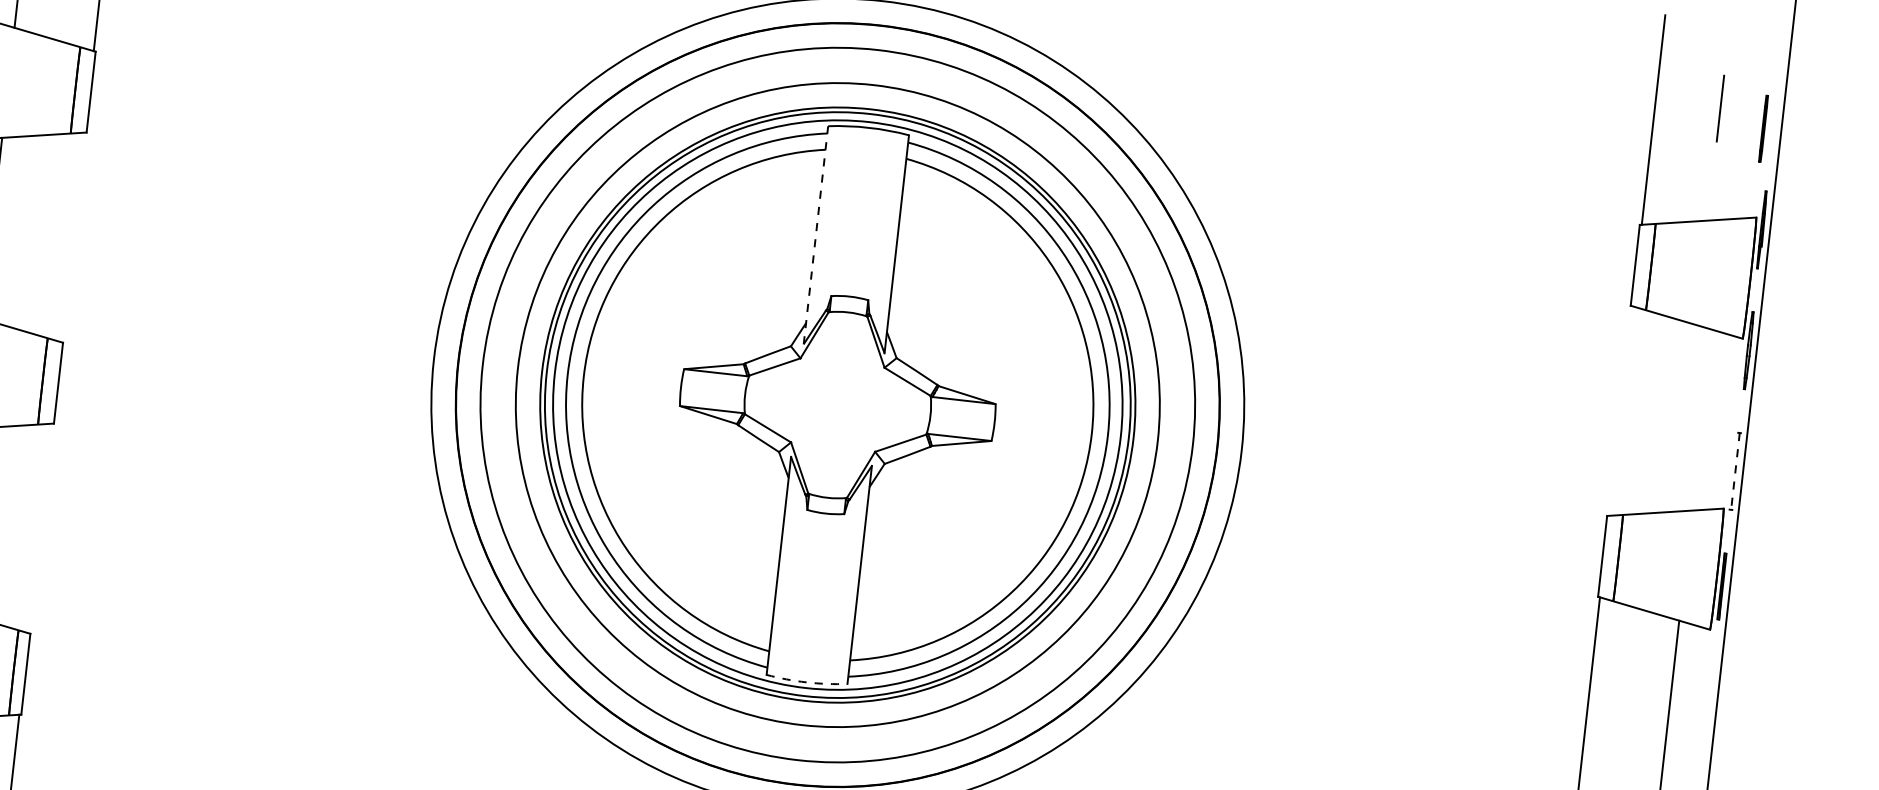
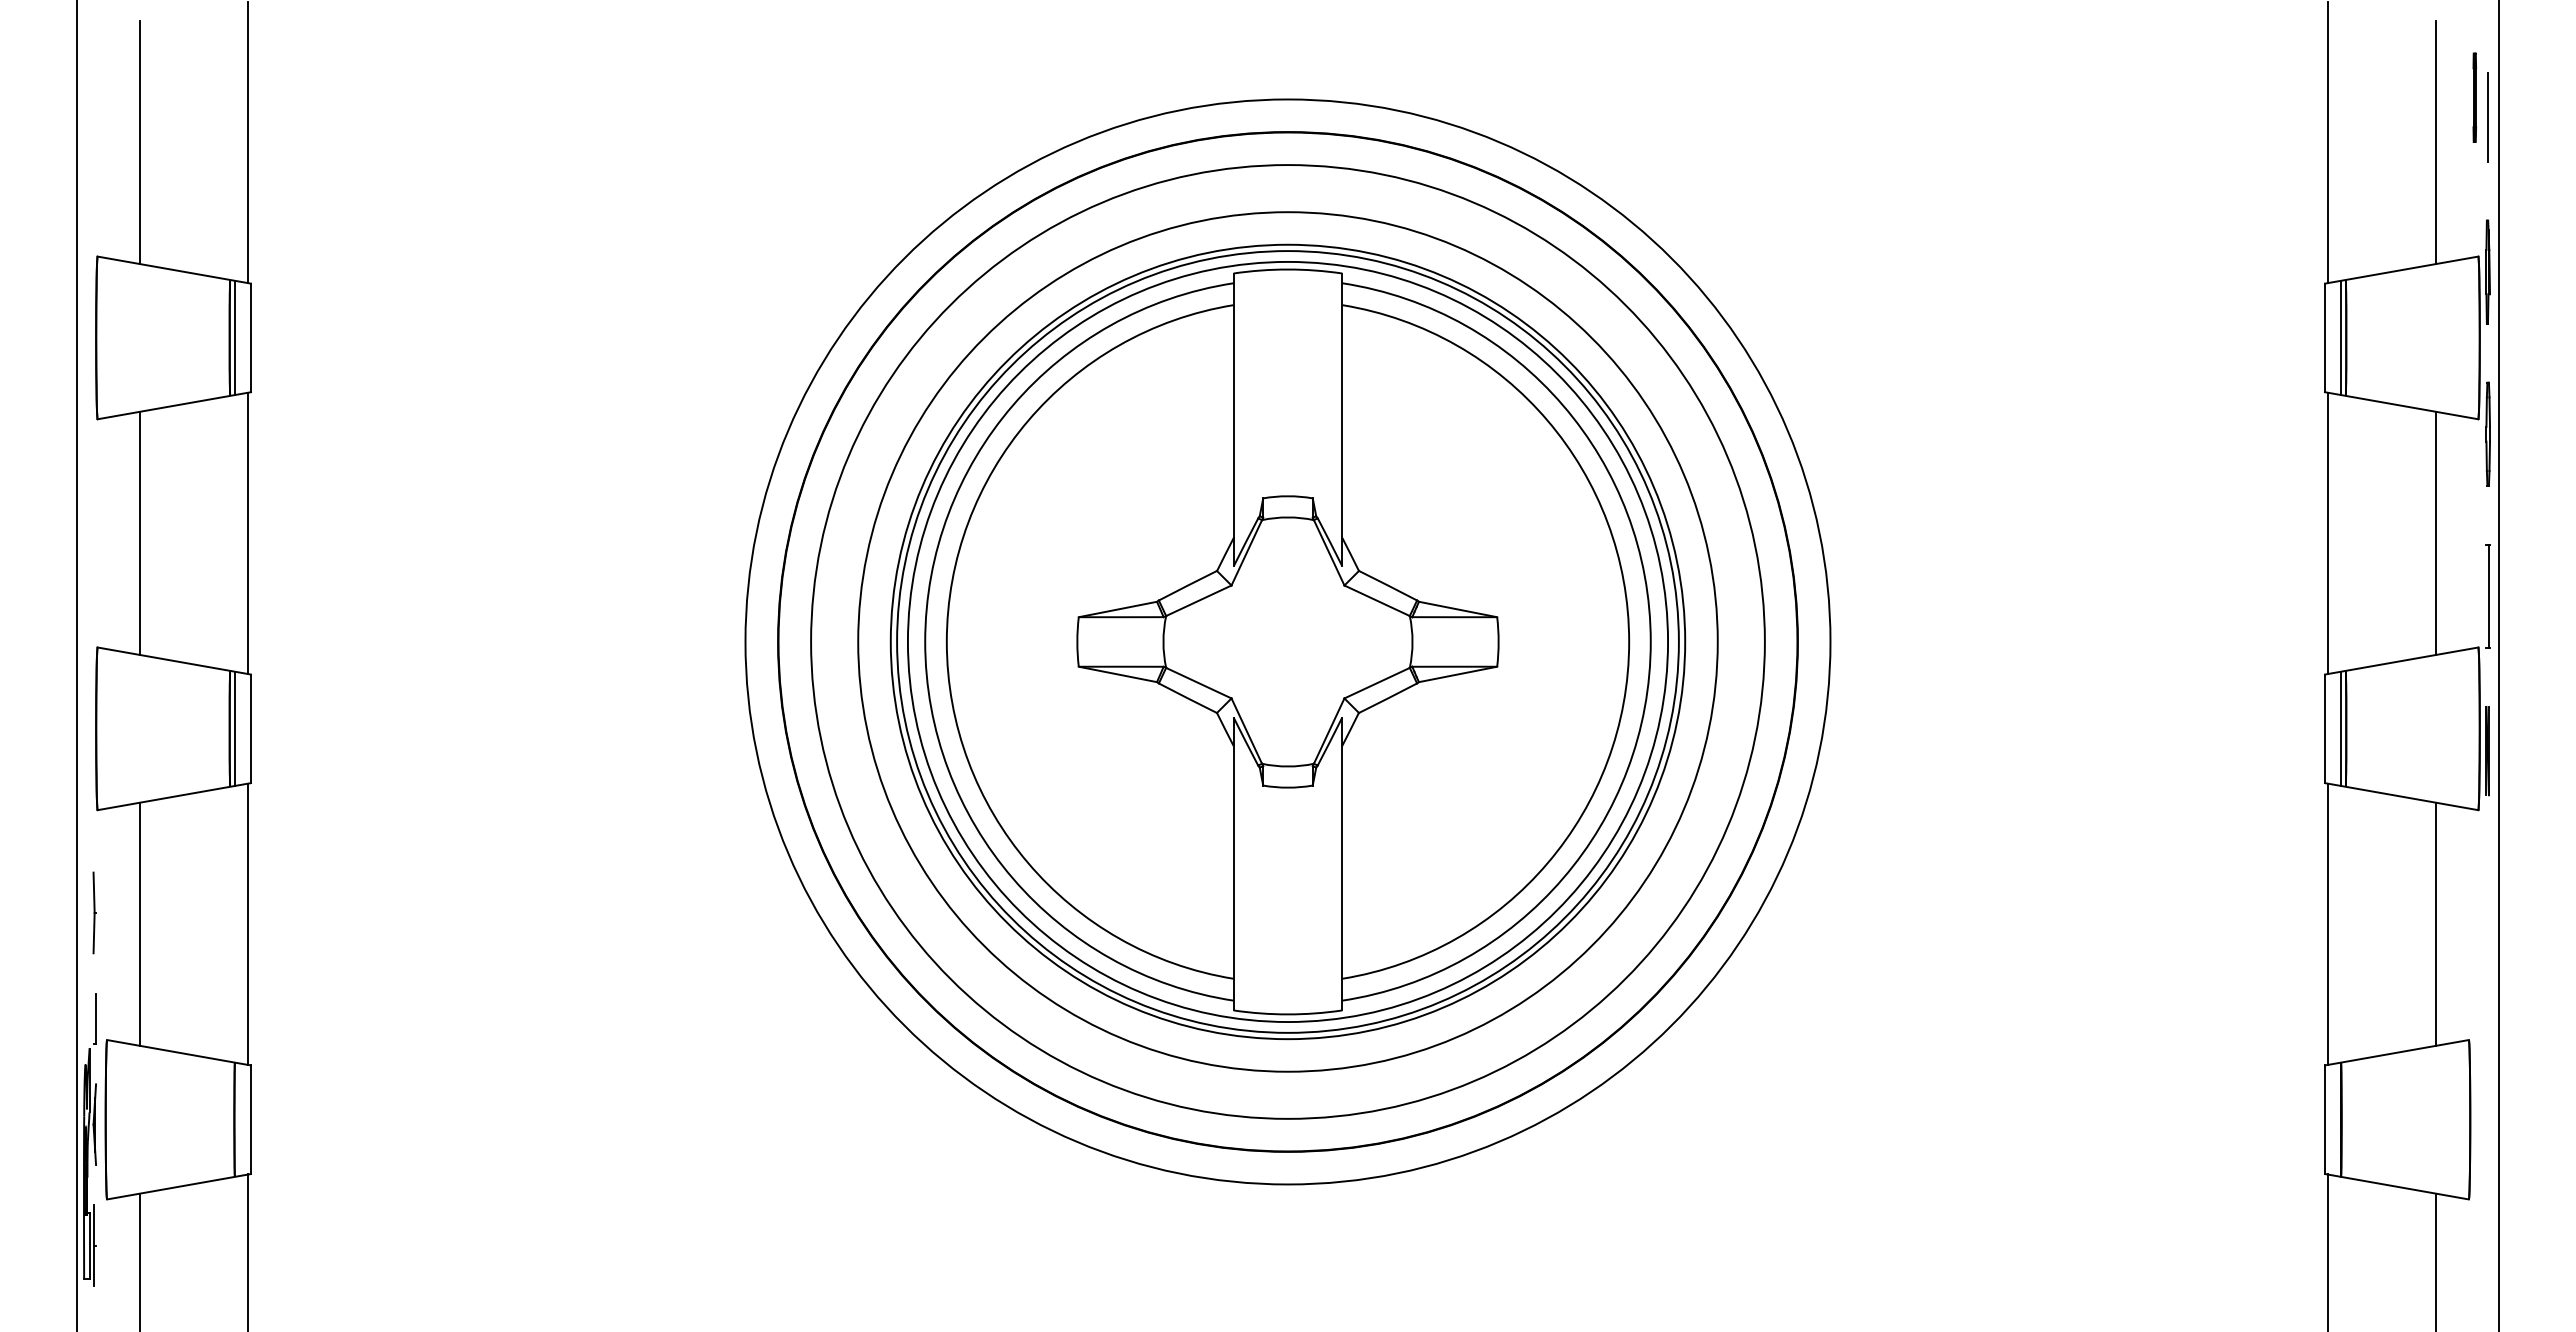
line: (78, 90) -> (234, 337), added
line: (1720, 108) -> (2487, 117), moved
line: (1734, 128) -> (2436, 141), added
line: (1763, 128) -> (2474, 97), moved
line: (815, 234) -> (1233, 419), dashed -> solid
line: (72, 237) -> (248, 533), added
line: (1646, 266) -> (2340, 337), added
line: (46, 381) -> (234, 728), added
line: (1620, 411) -> (2327, 533), added
line: (1702, 419) -> (2436, 532), added
line: (1735, 471) -> (2488, 596), dashed -> solid
line: (40, 528) -> (248, 924), added
line: (1614, 557) -> (2340, 728), added
arc: (807, 682) -> (1288, 1014), dashed -> solid

